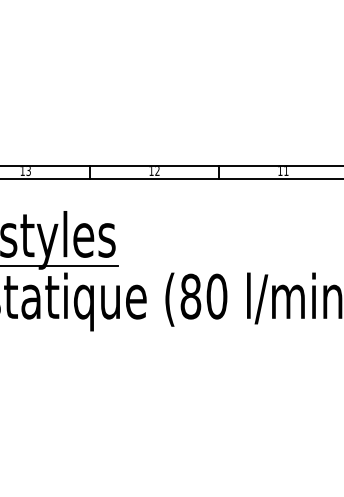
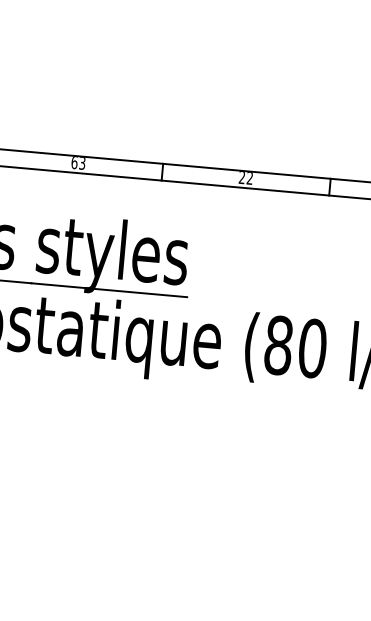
text: (22, 171) -> (74, 163), 13 -> 63
text: (151, 171) -> (242, 178), 12 -> 22

